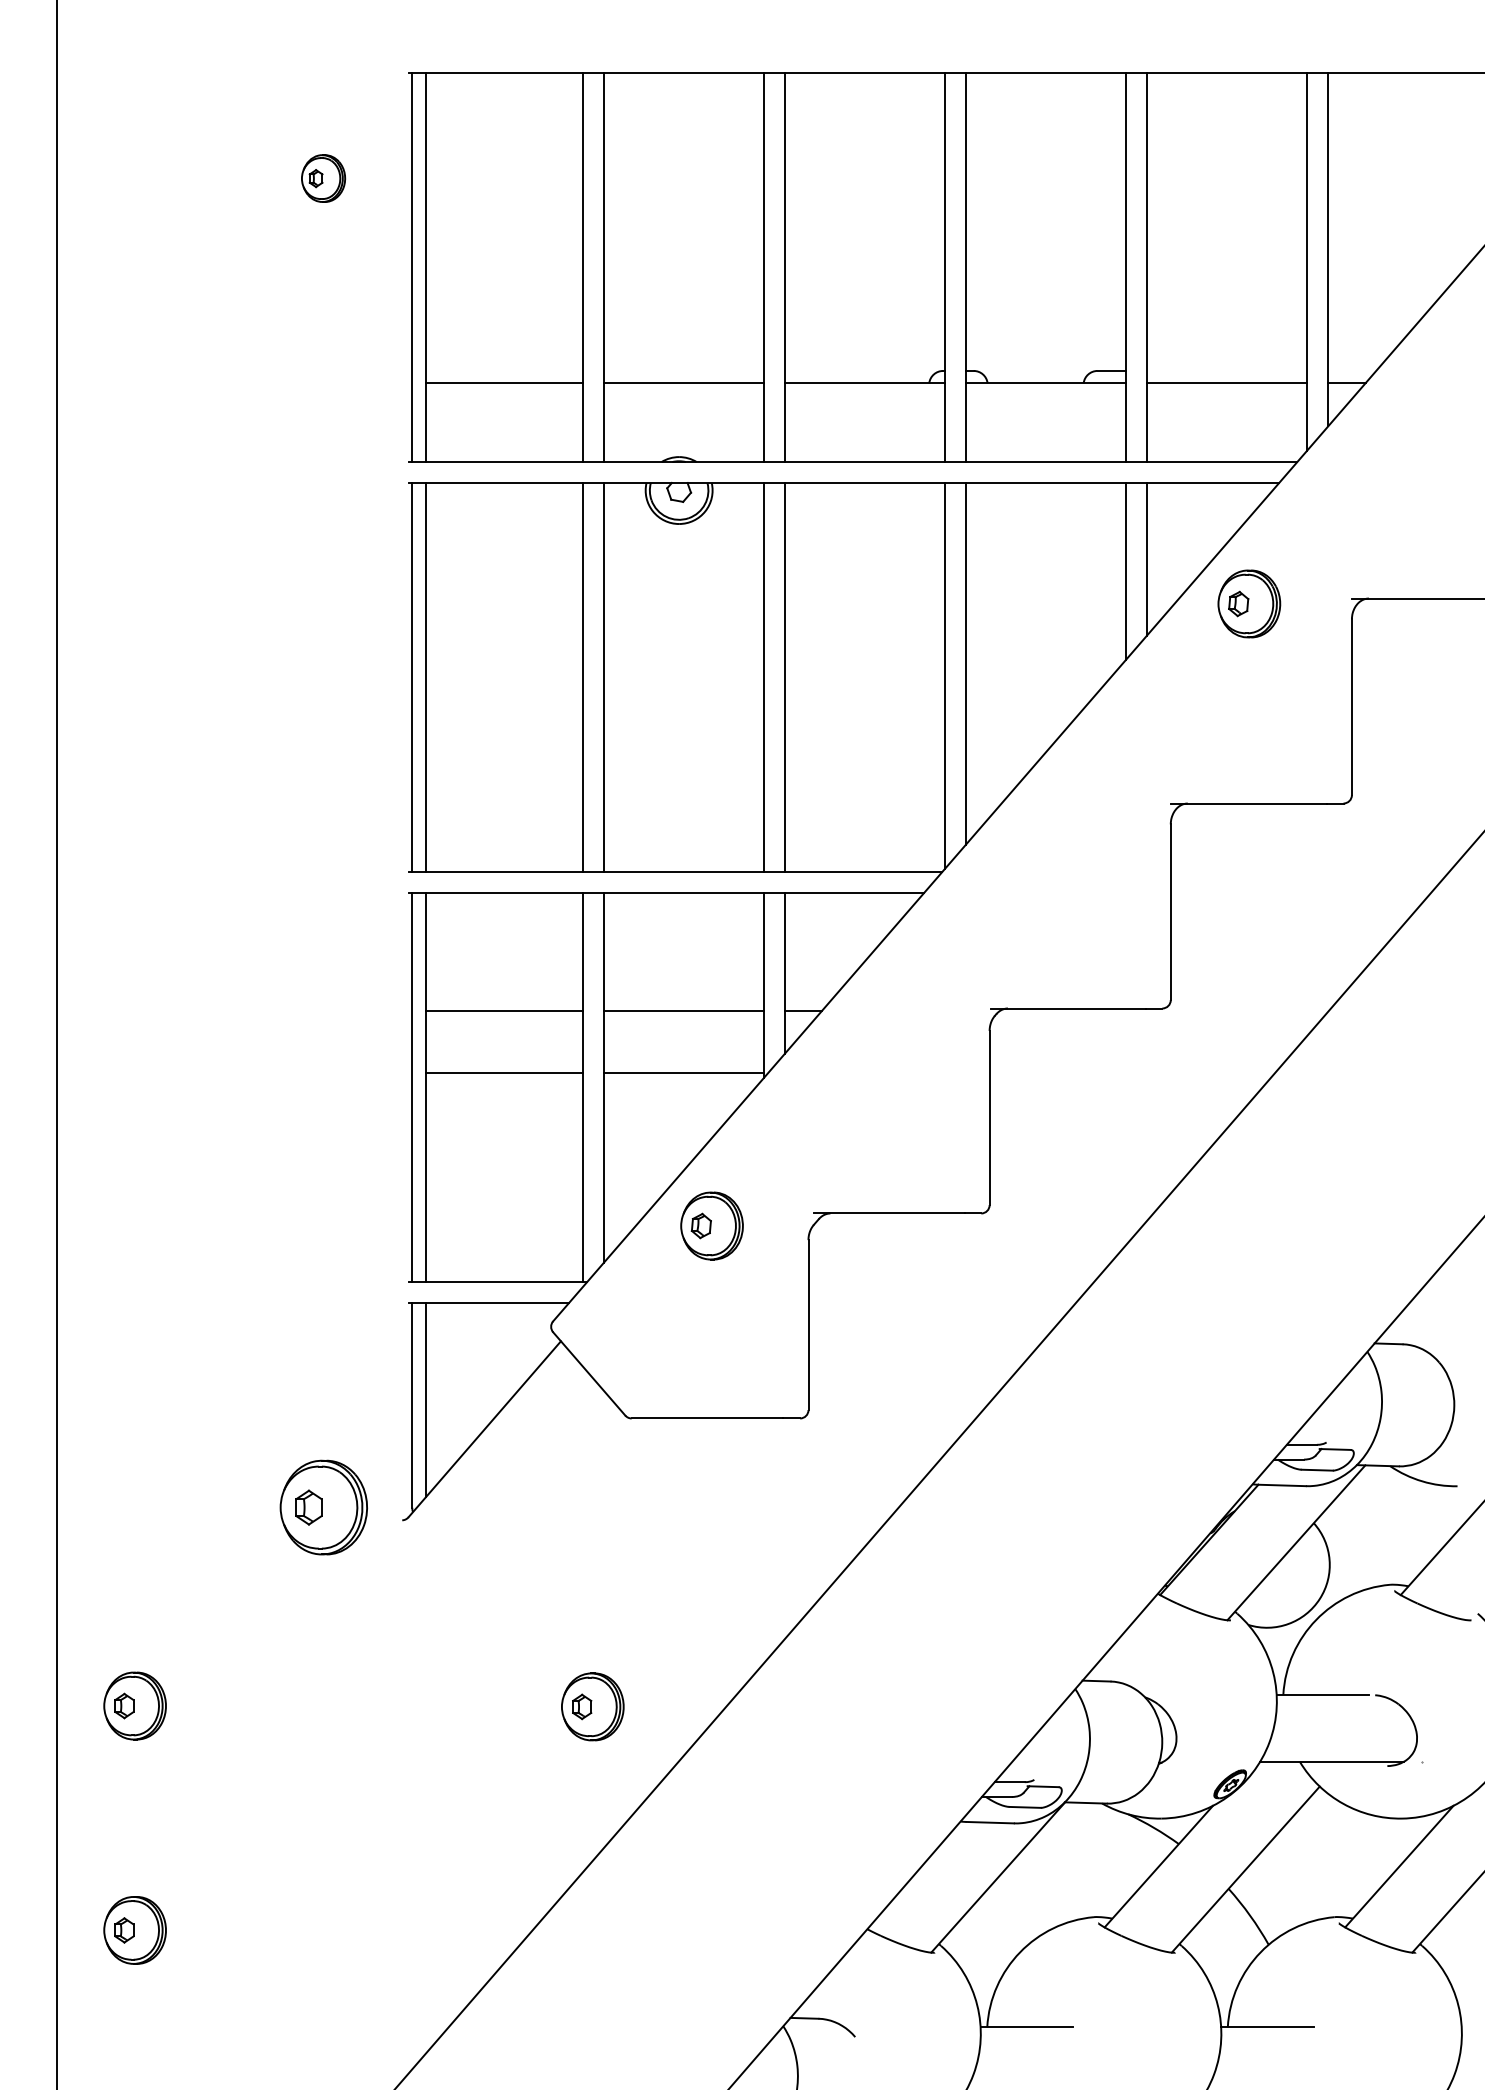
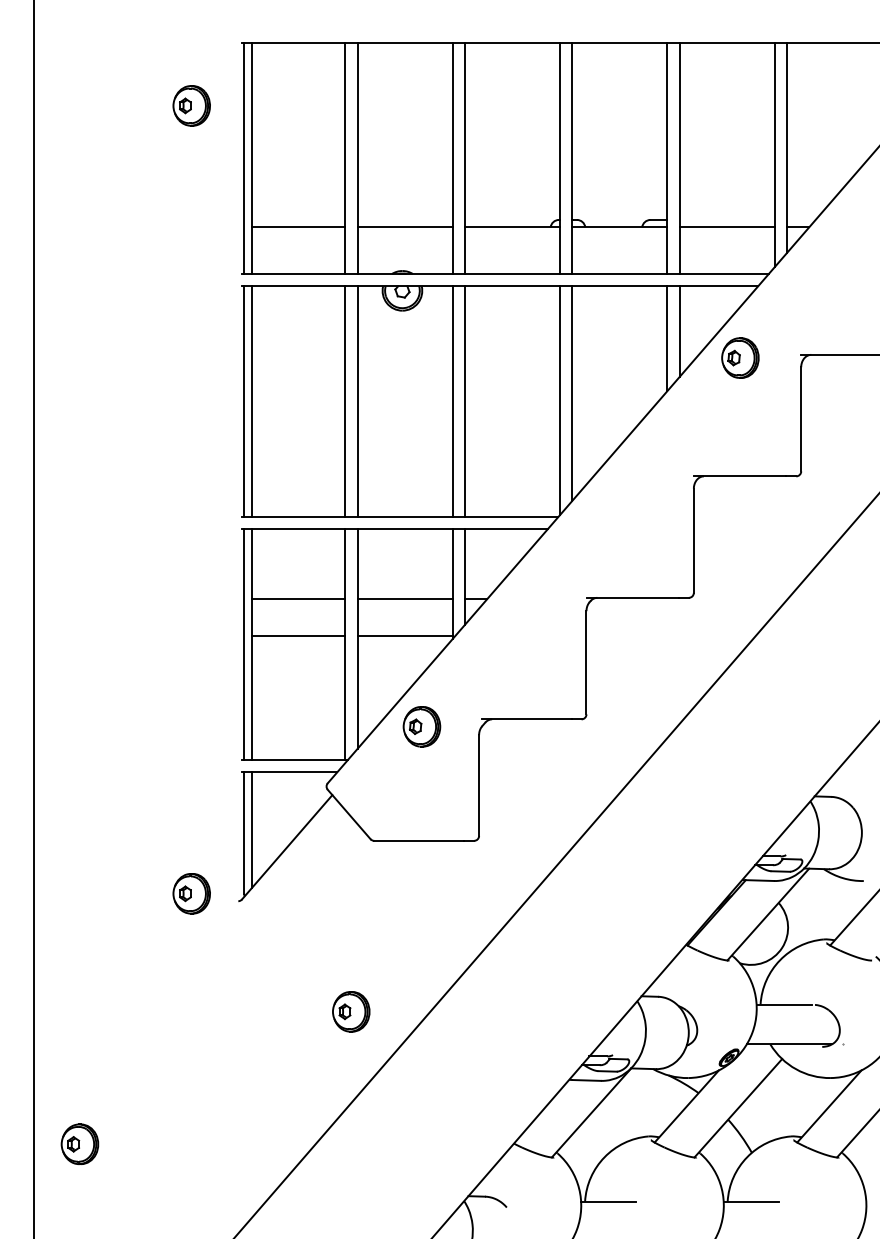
part: (323, 177) -> (191, 105), size x1.43
part: (323, 1507) -> (191, 893), size x0.71
part: (134, 1704) -> (79, 1010), removed

